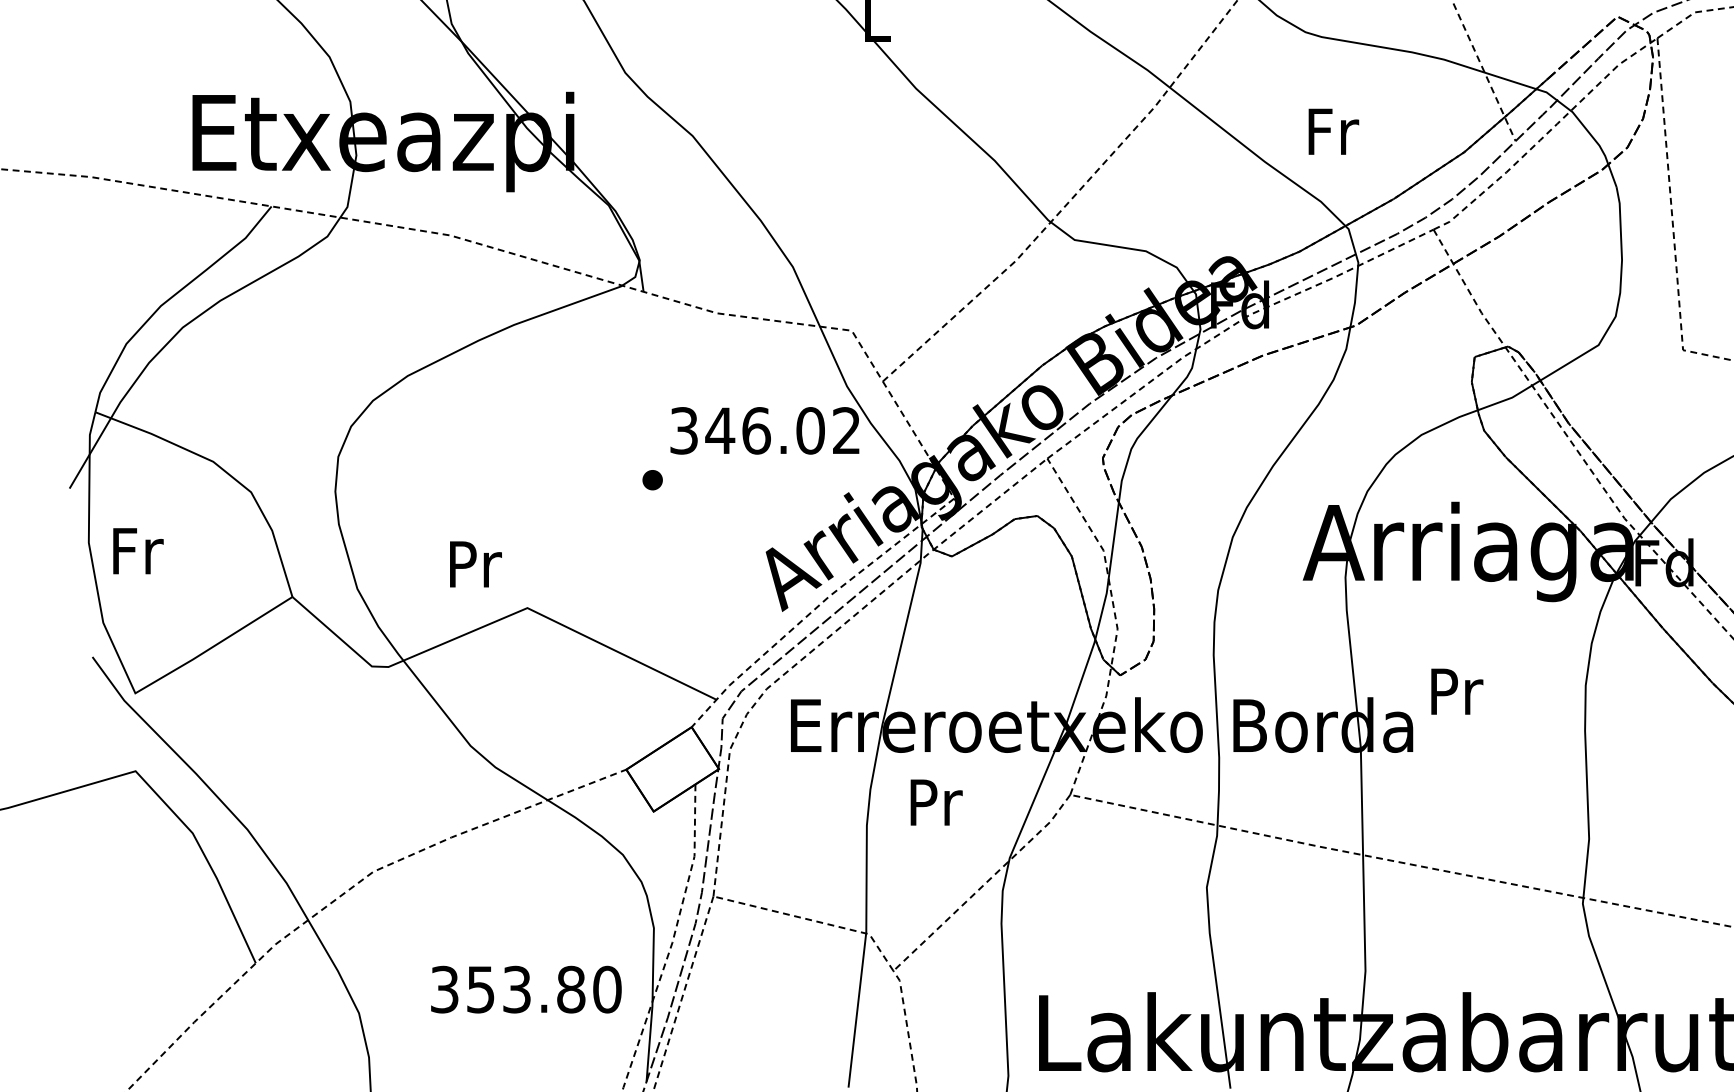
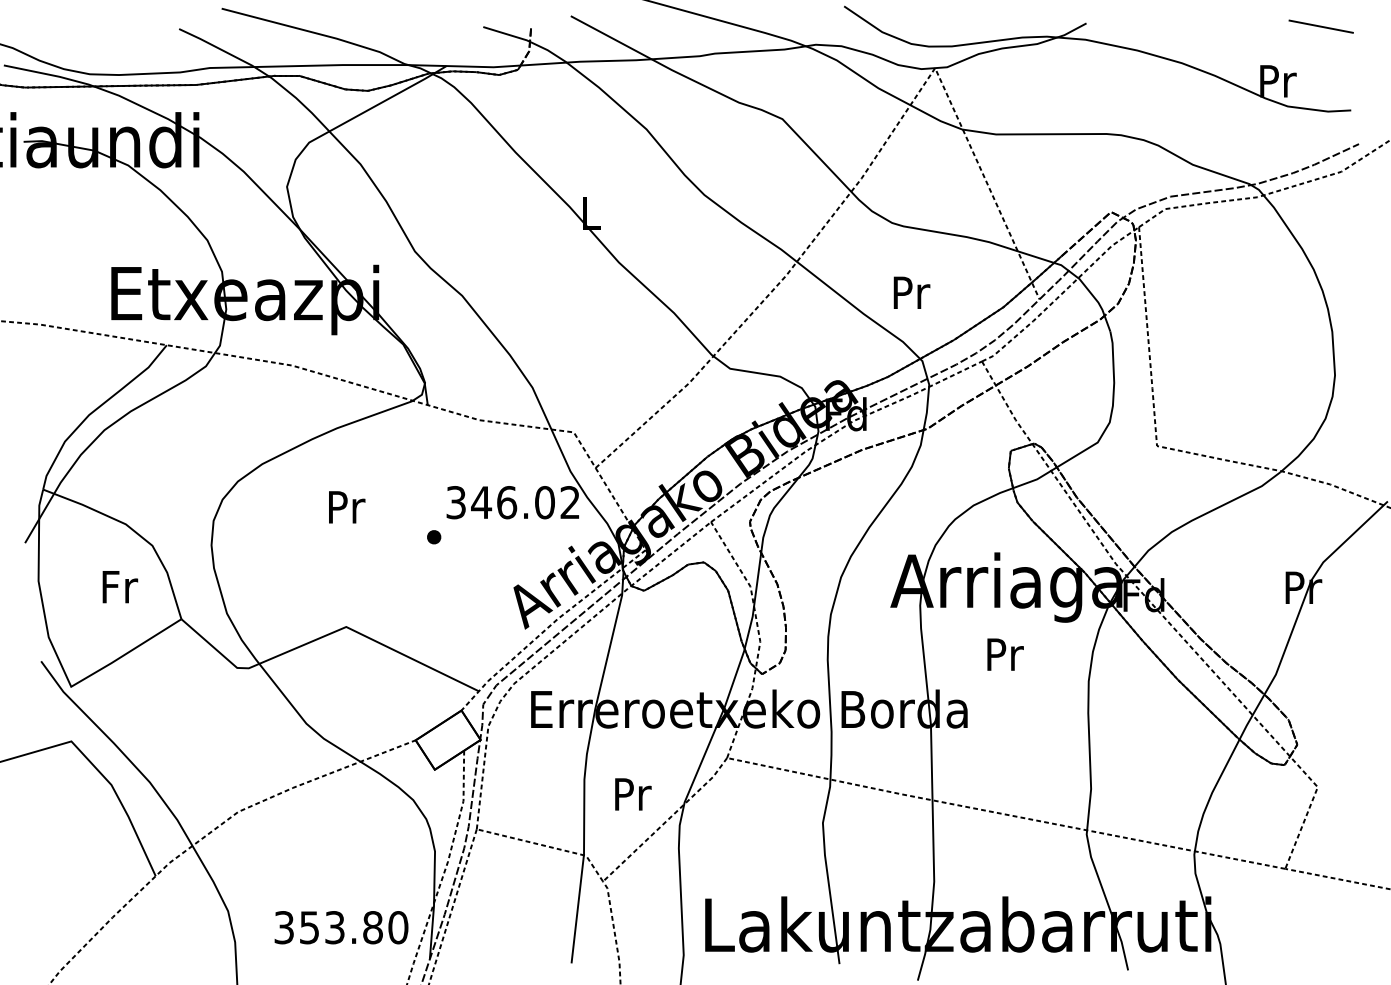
text: (1333, 131) -> (911, 292), Fr -> Pr
text: (138, 551) -> (120, 587), moved
text: (476, 564) -> (347, 507), moved
text: (1457, 691) -> (1005, 654), moved
text: (936, 802) -> (633, 794), moved
text: (526, 989) -> (341, 927), moved

